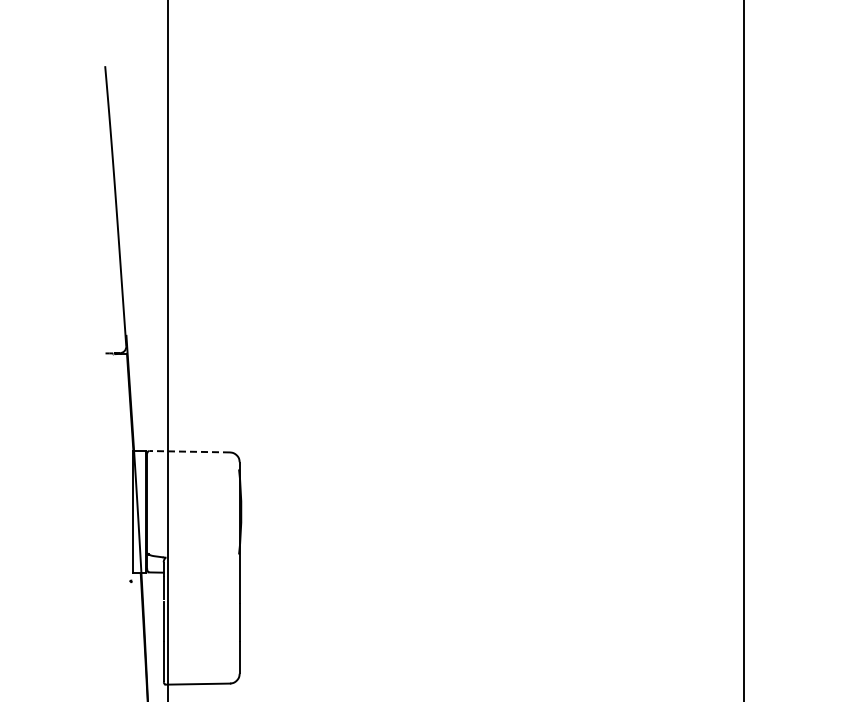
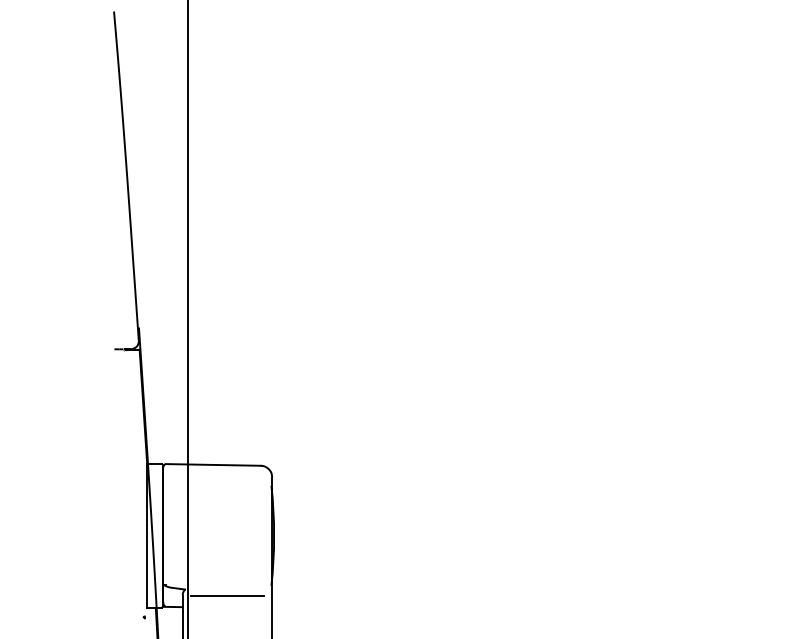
line: (189, 451) -> (213, 464), dashed -> solid
line: (201, 563) -> (227, 596), added

